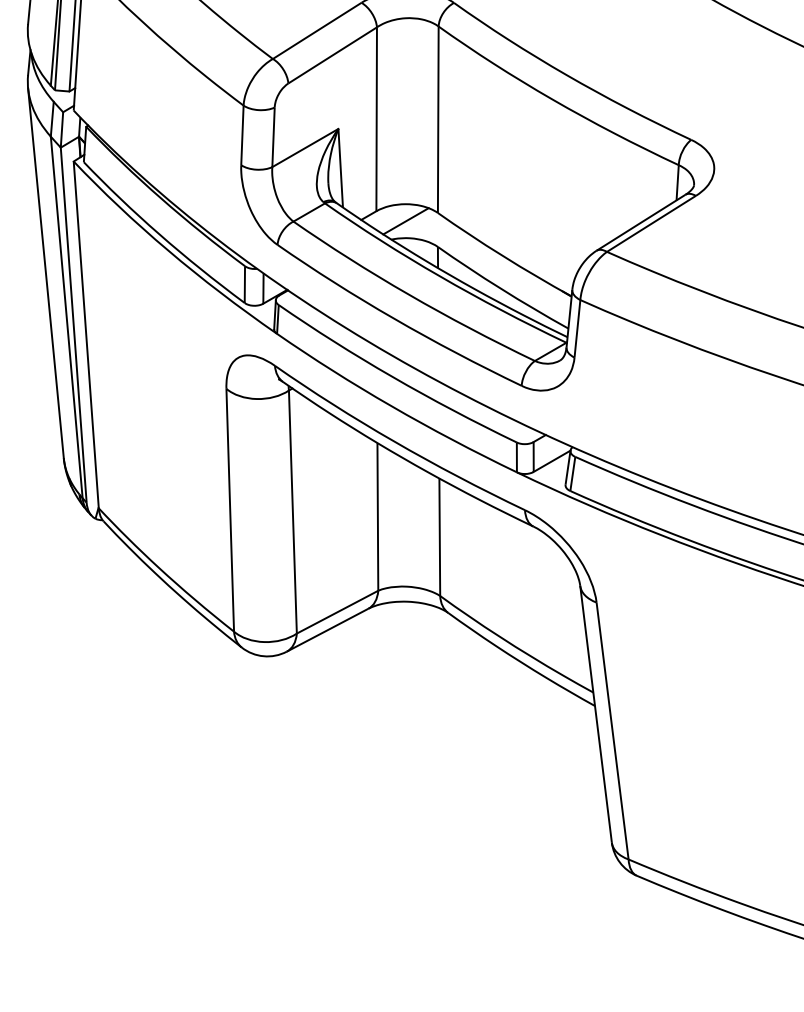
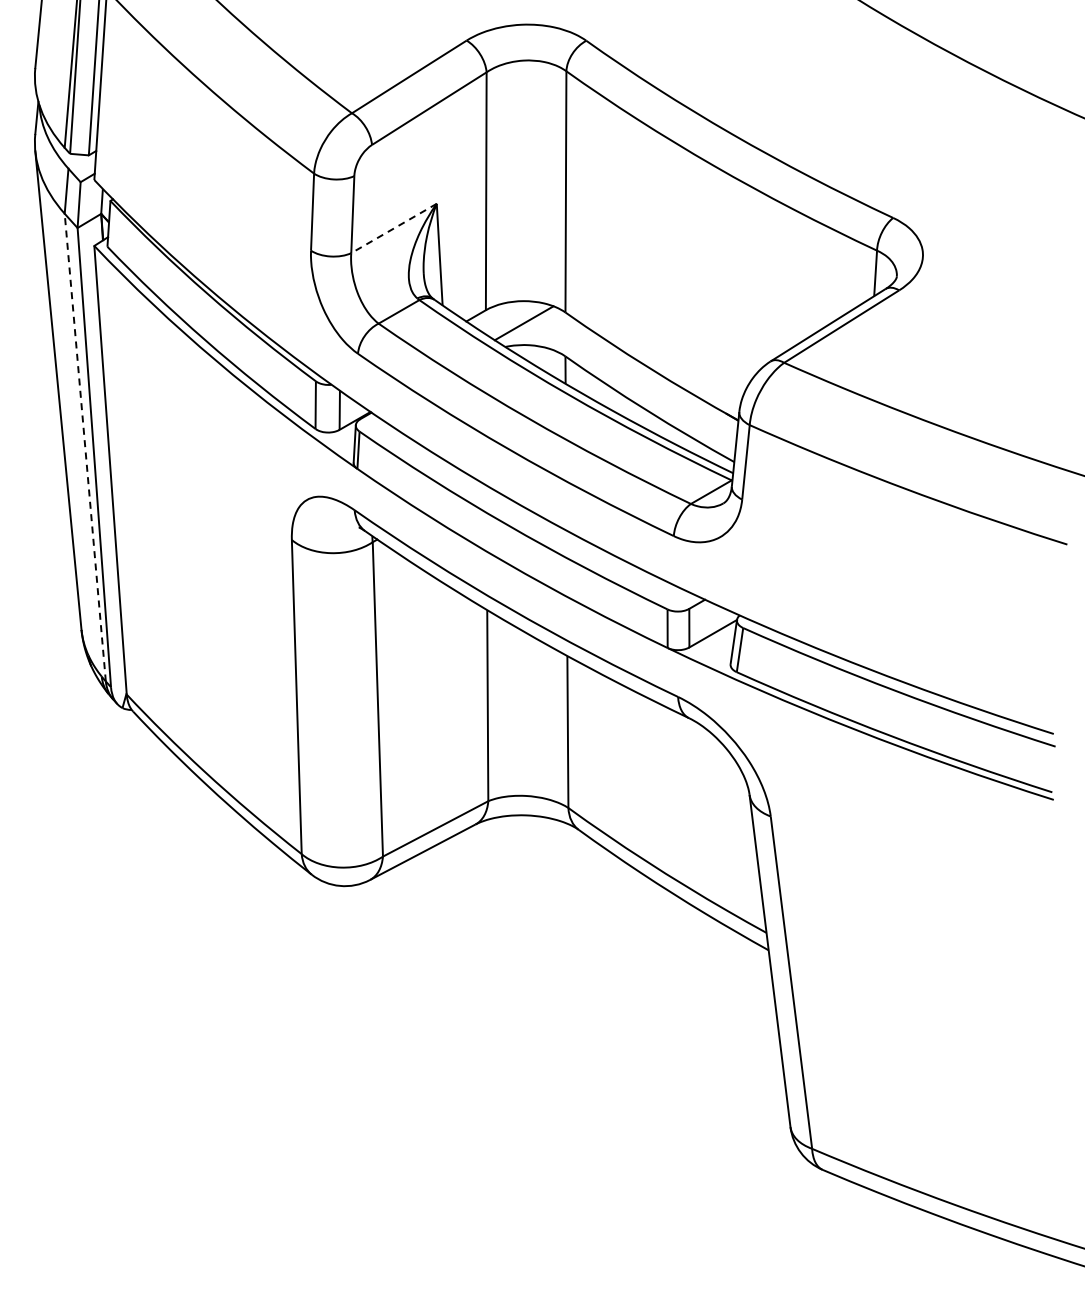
line: (304, 148) -> (393, 228), solid -> dashed
line: (66, 317) -> (85, 447), solid -> dashed

